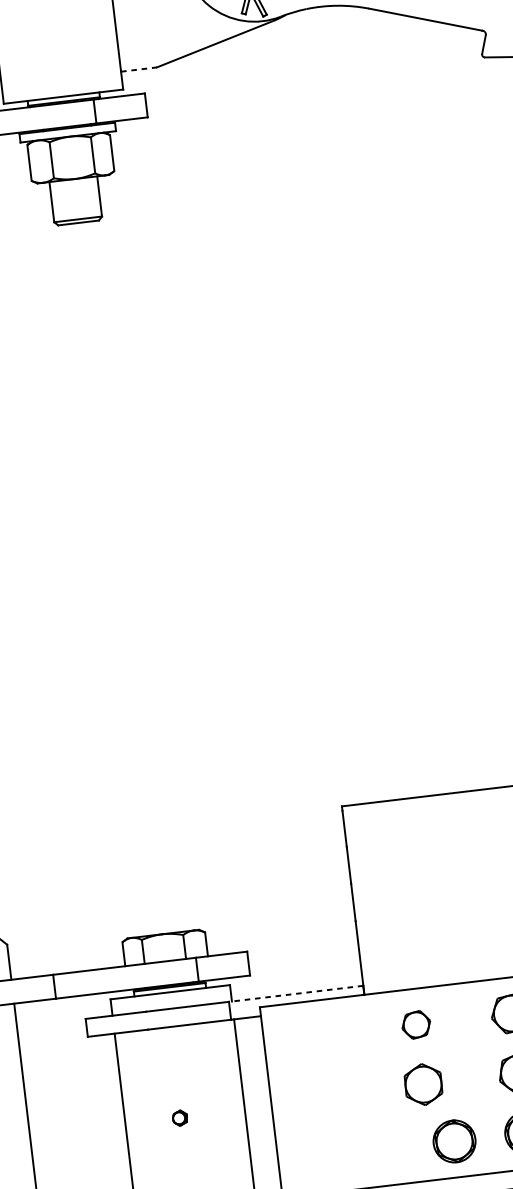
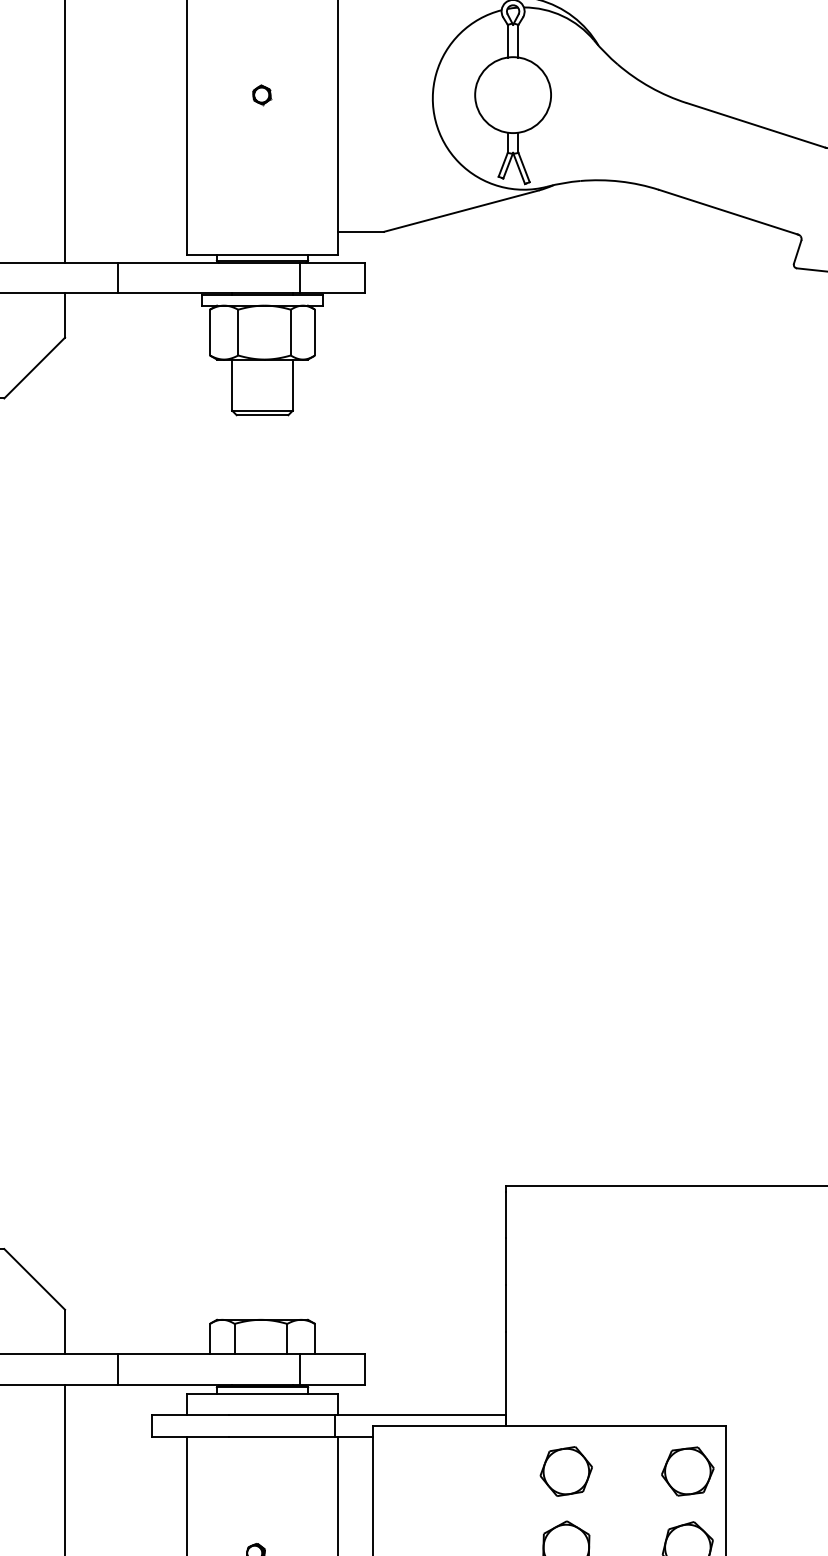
line: (139, 69) -> (361, 231), dashed -> solid
line: (295, 993) -> (419, 1414), dashed -> solid
part: (415, 1024) -> (565, 1471), size x1.43

